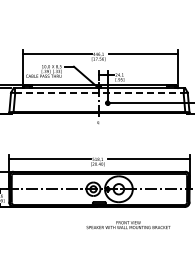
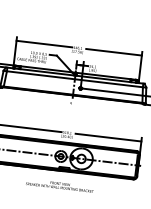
line: (99, 92) -> (75, 78), dashed -> solid
text: (128, 225) -> (59, 186), moved

